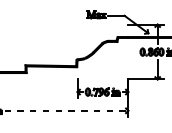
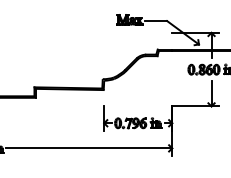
line: (66, 110) -> (89, 148), dashed -> solid

